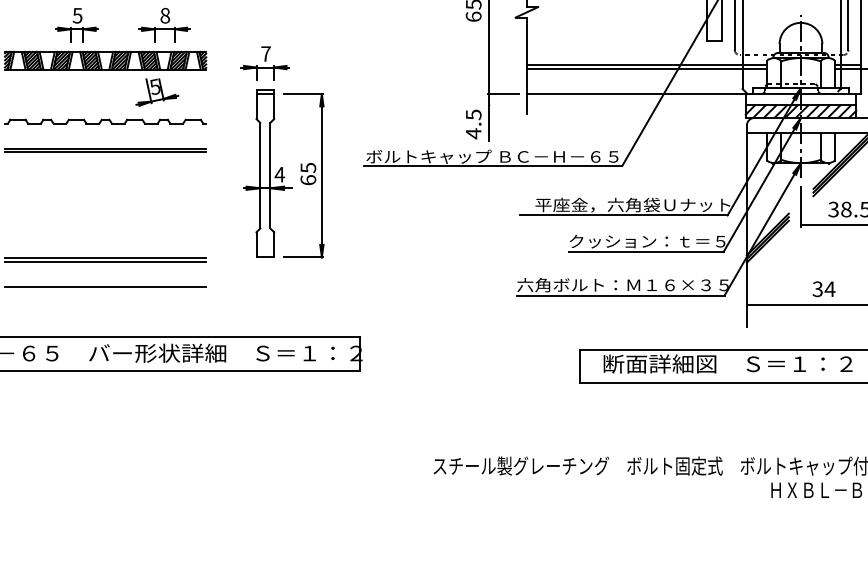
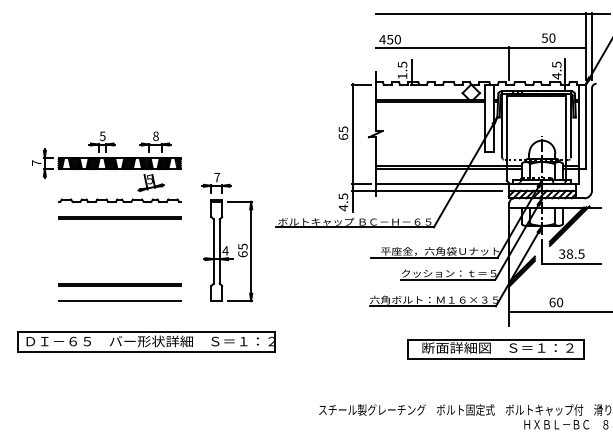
line: (610, 104) -> (426, 190), added
part: (271, 152) -> (220, 237), moved
text: (824, 289) -> (556, 302), 34 -> 60

